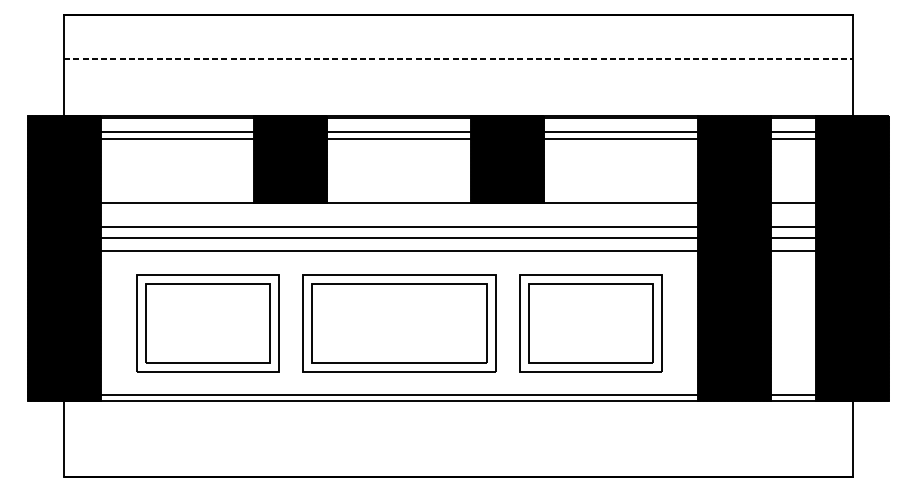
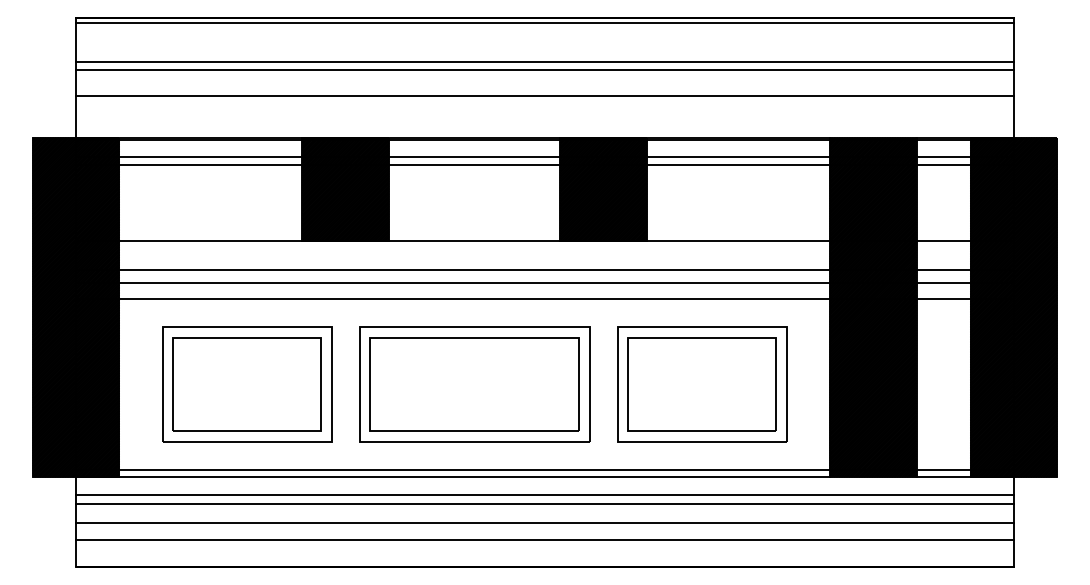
line: (458, 19) -> (544, 23), added
line: (458, 51) -> (544, 61), added
line: (458, 58) -> (544, 69), dashed -> solid
line: (458, 80) -> (544, 95), added
line: (458, 415) -> (544, 494), added
line: (458, 424) -> (544, 504), added
line: (458, 439) -> (544, 522), added
line: (458, 454) -> (544, 540), added

